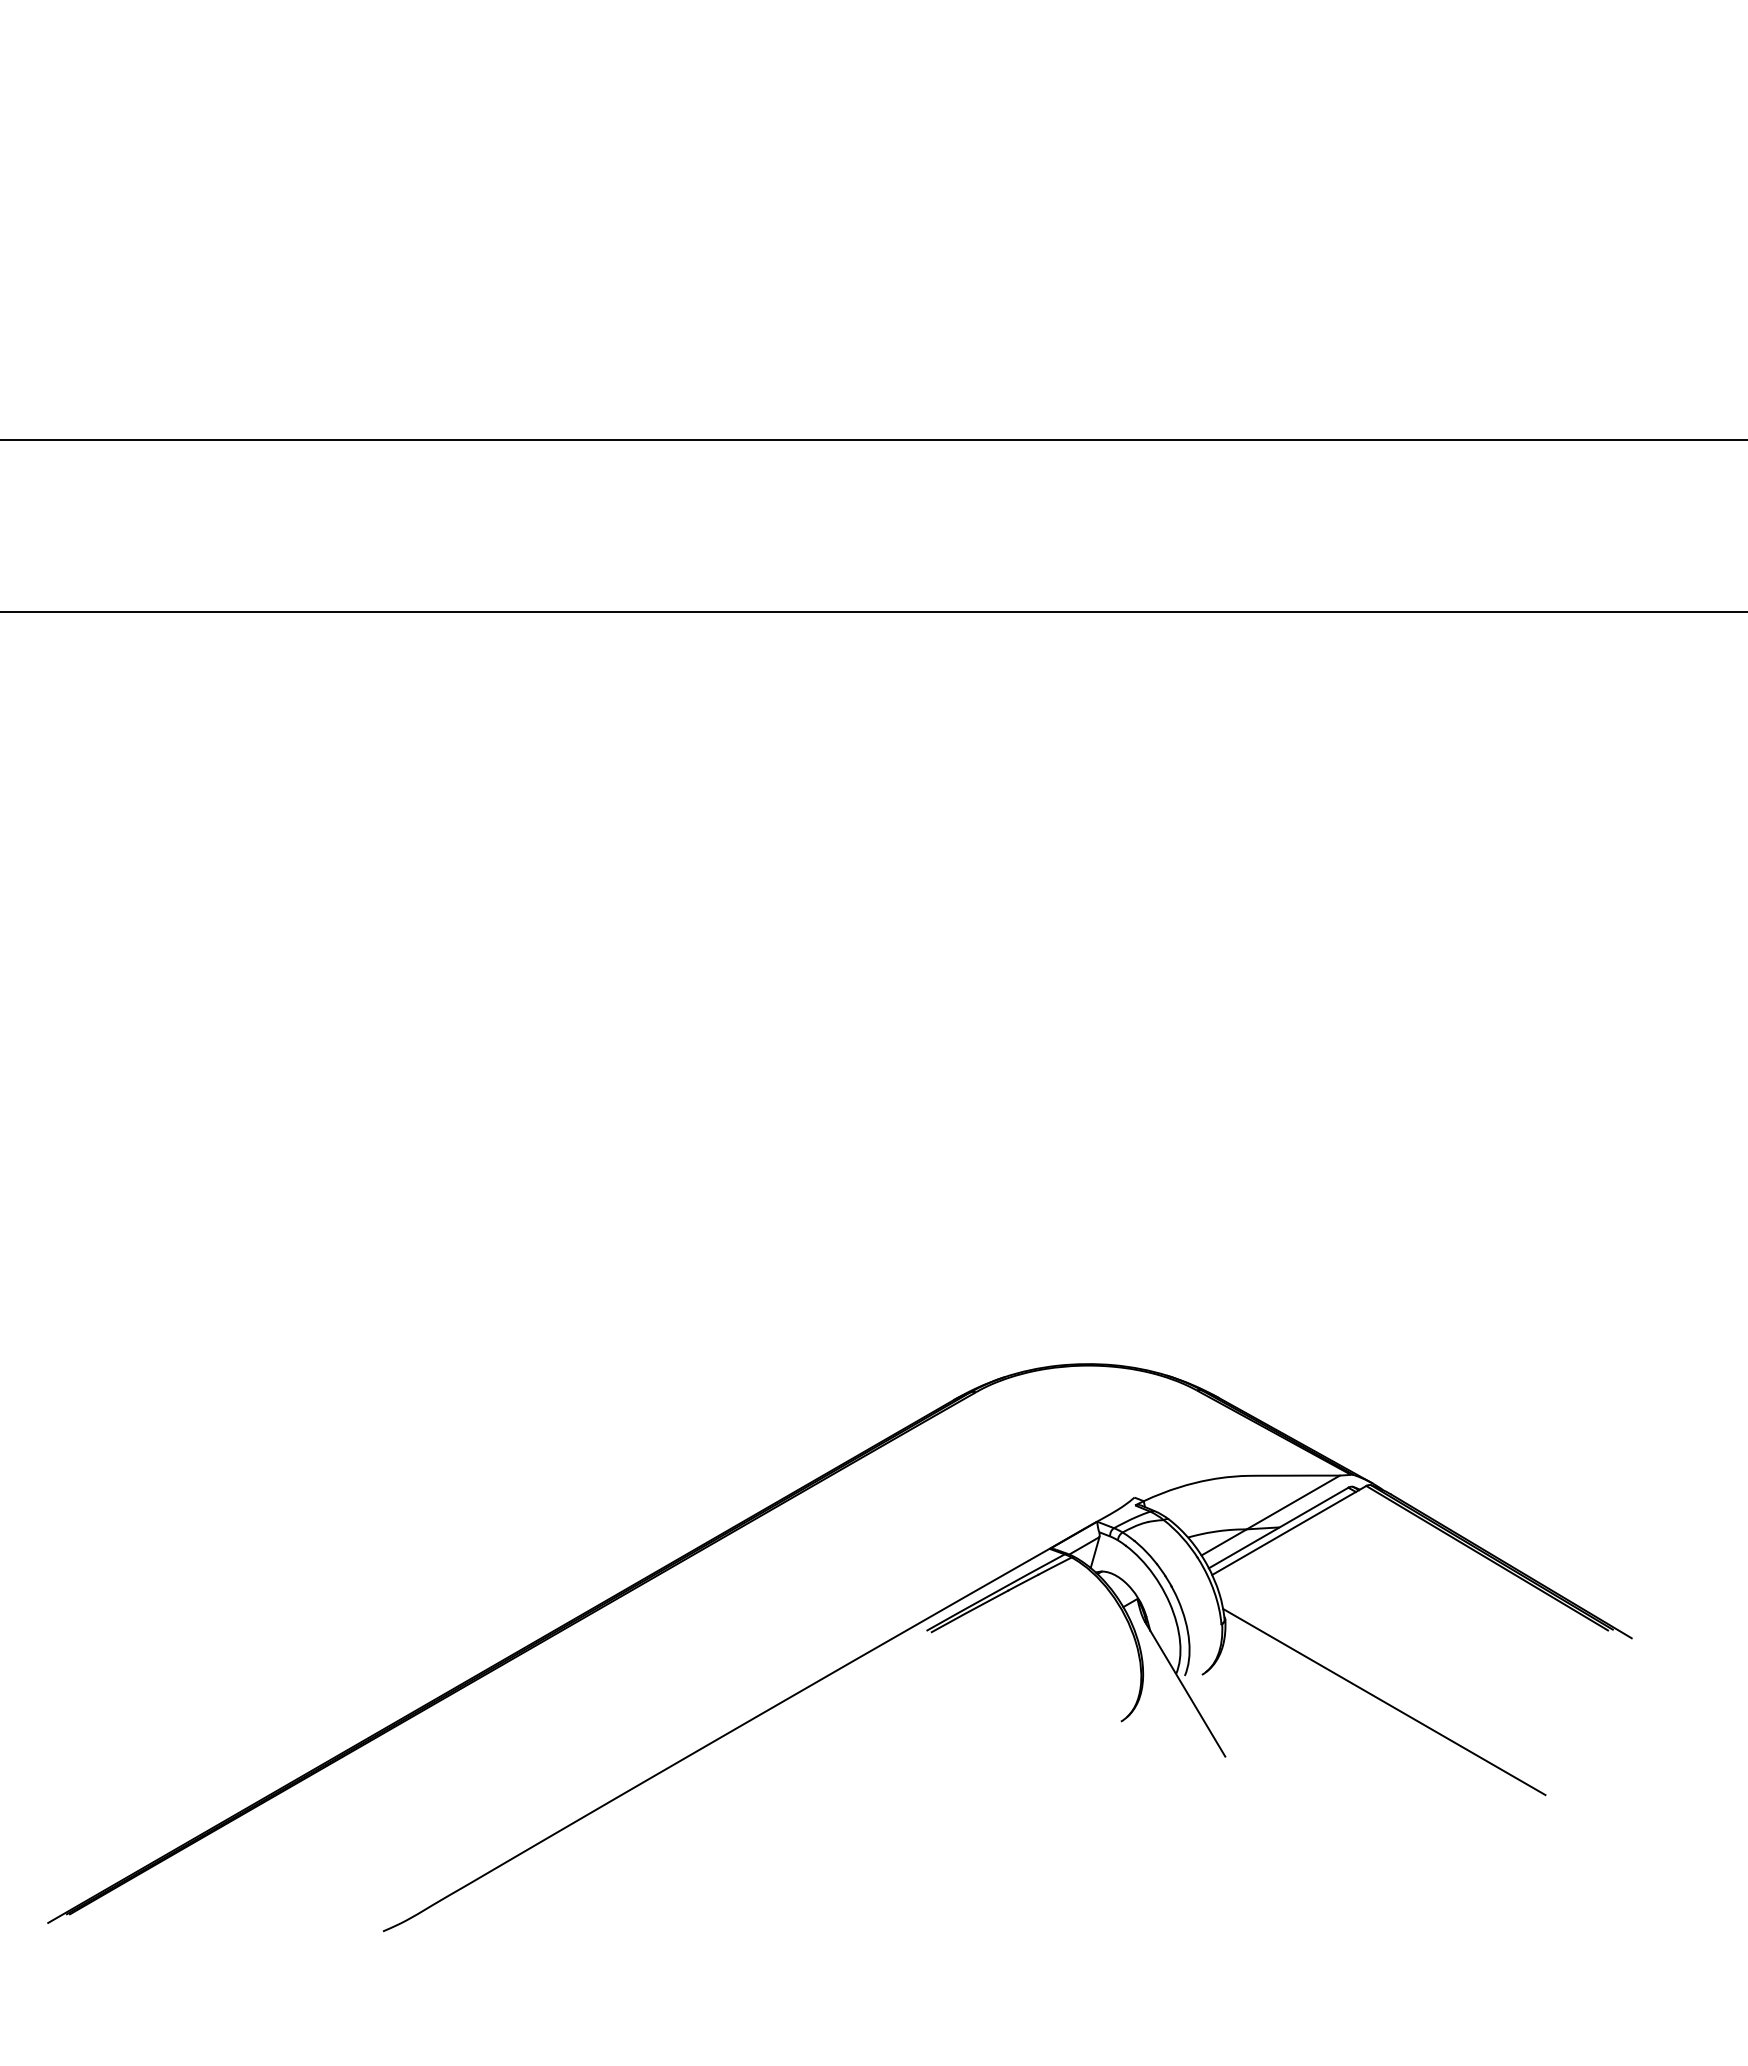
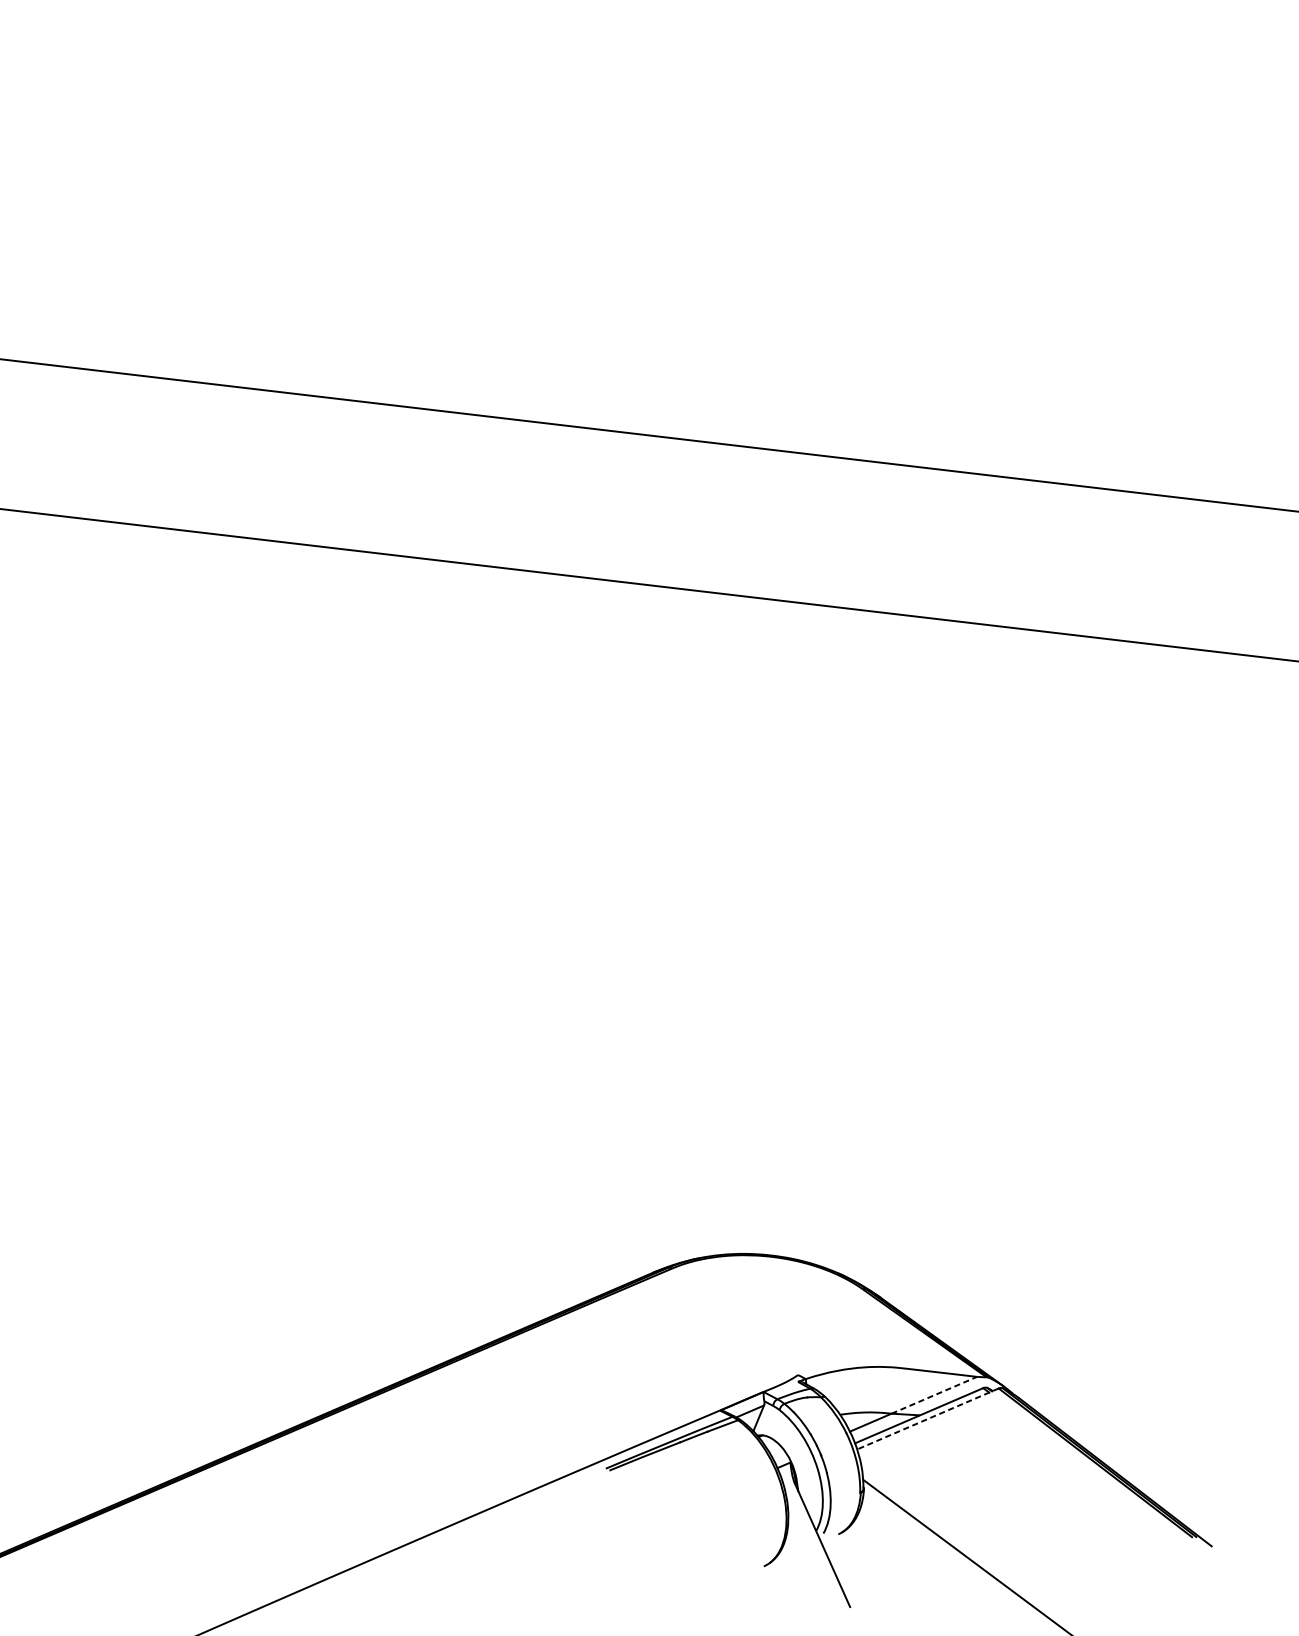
line: (1293, 1502) -> (934, 1395), solid -> dashed
line: (1289, 1530) -> (928, 1419), solid -> dashed

